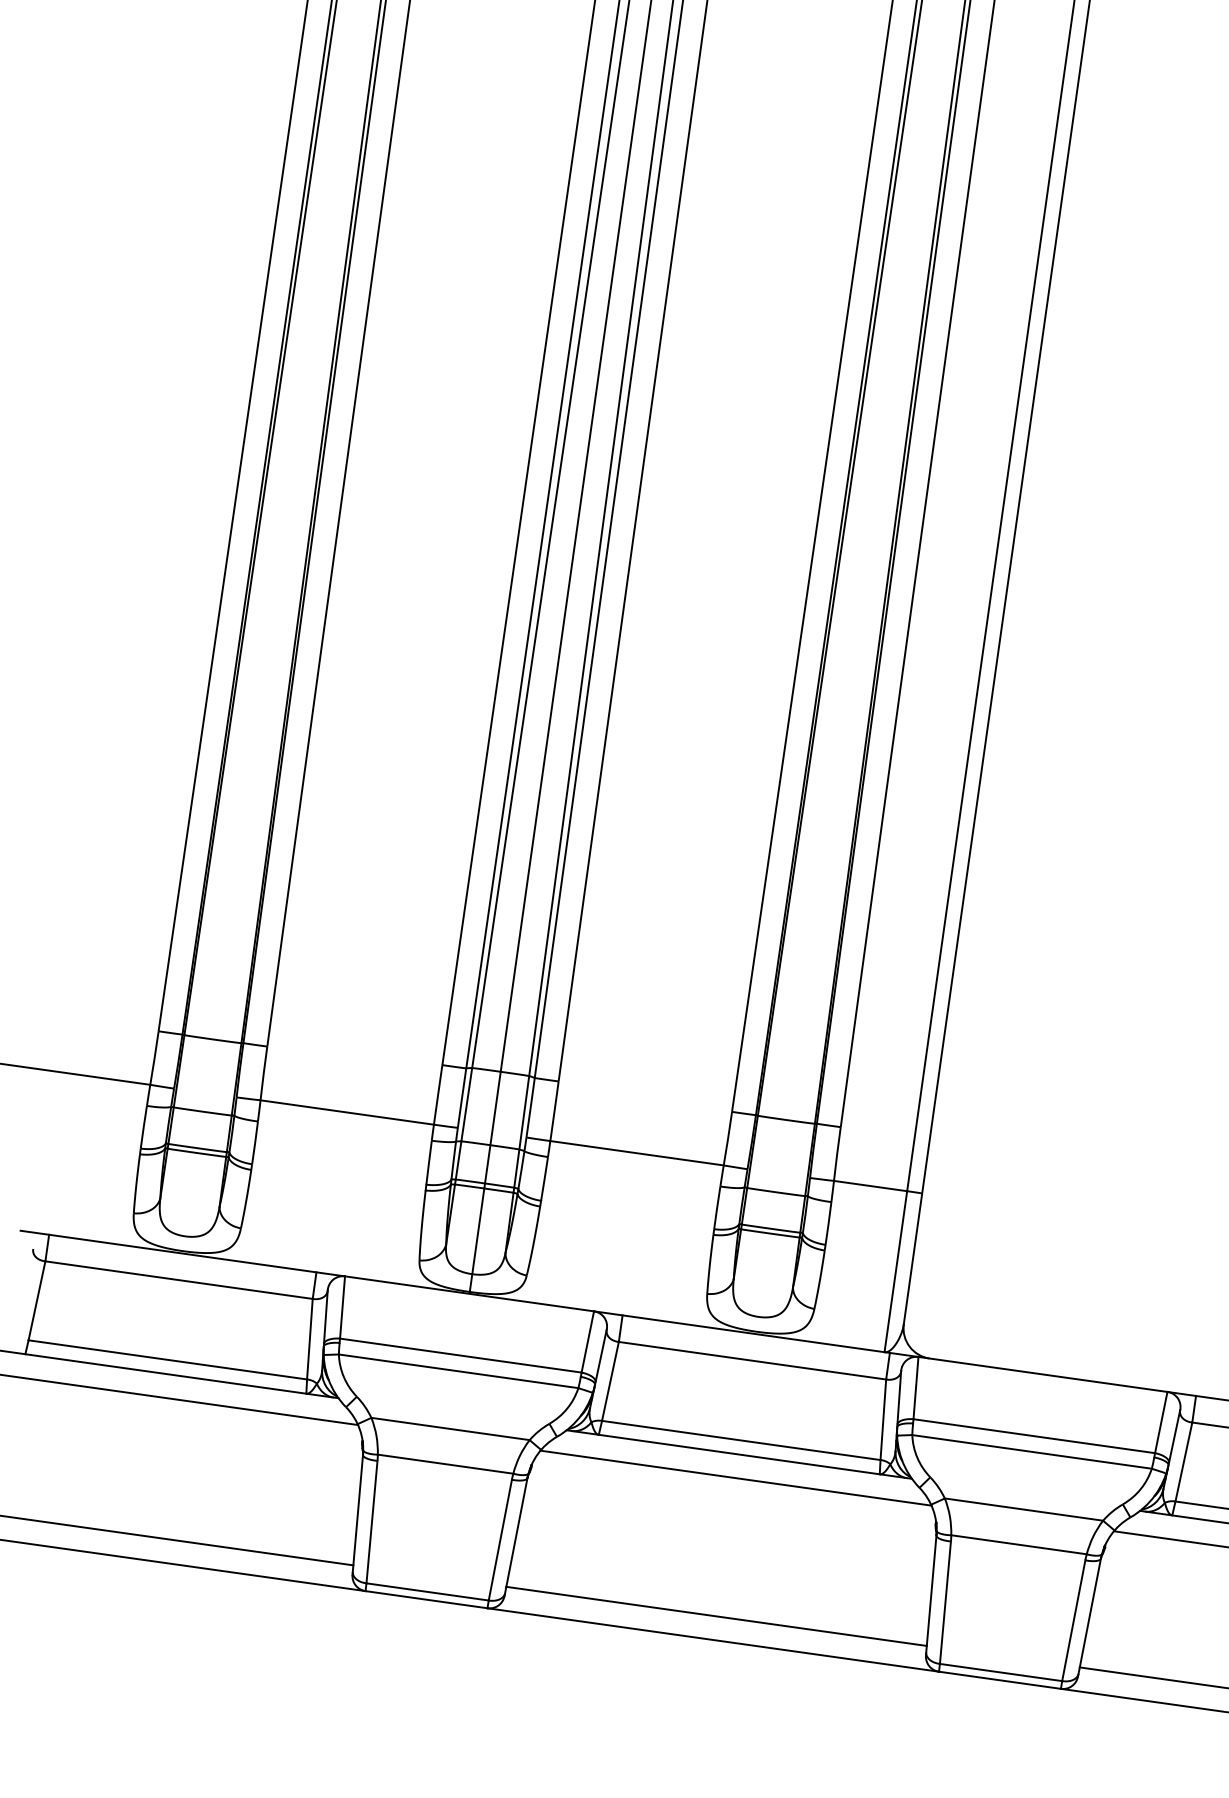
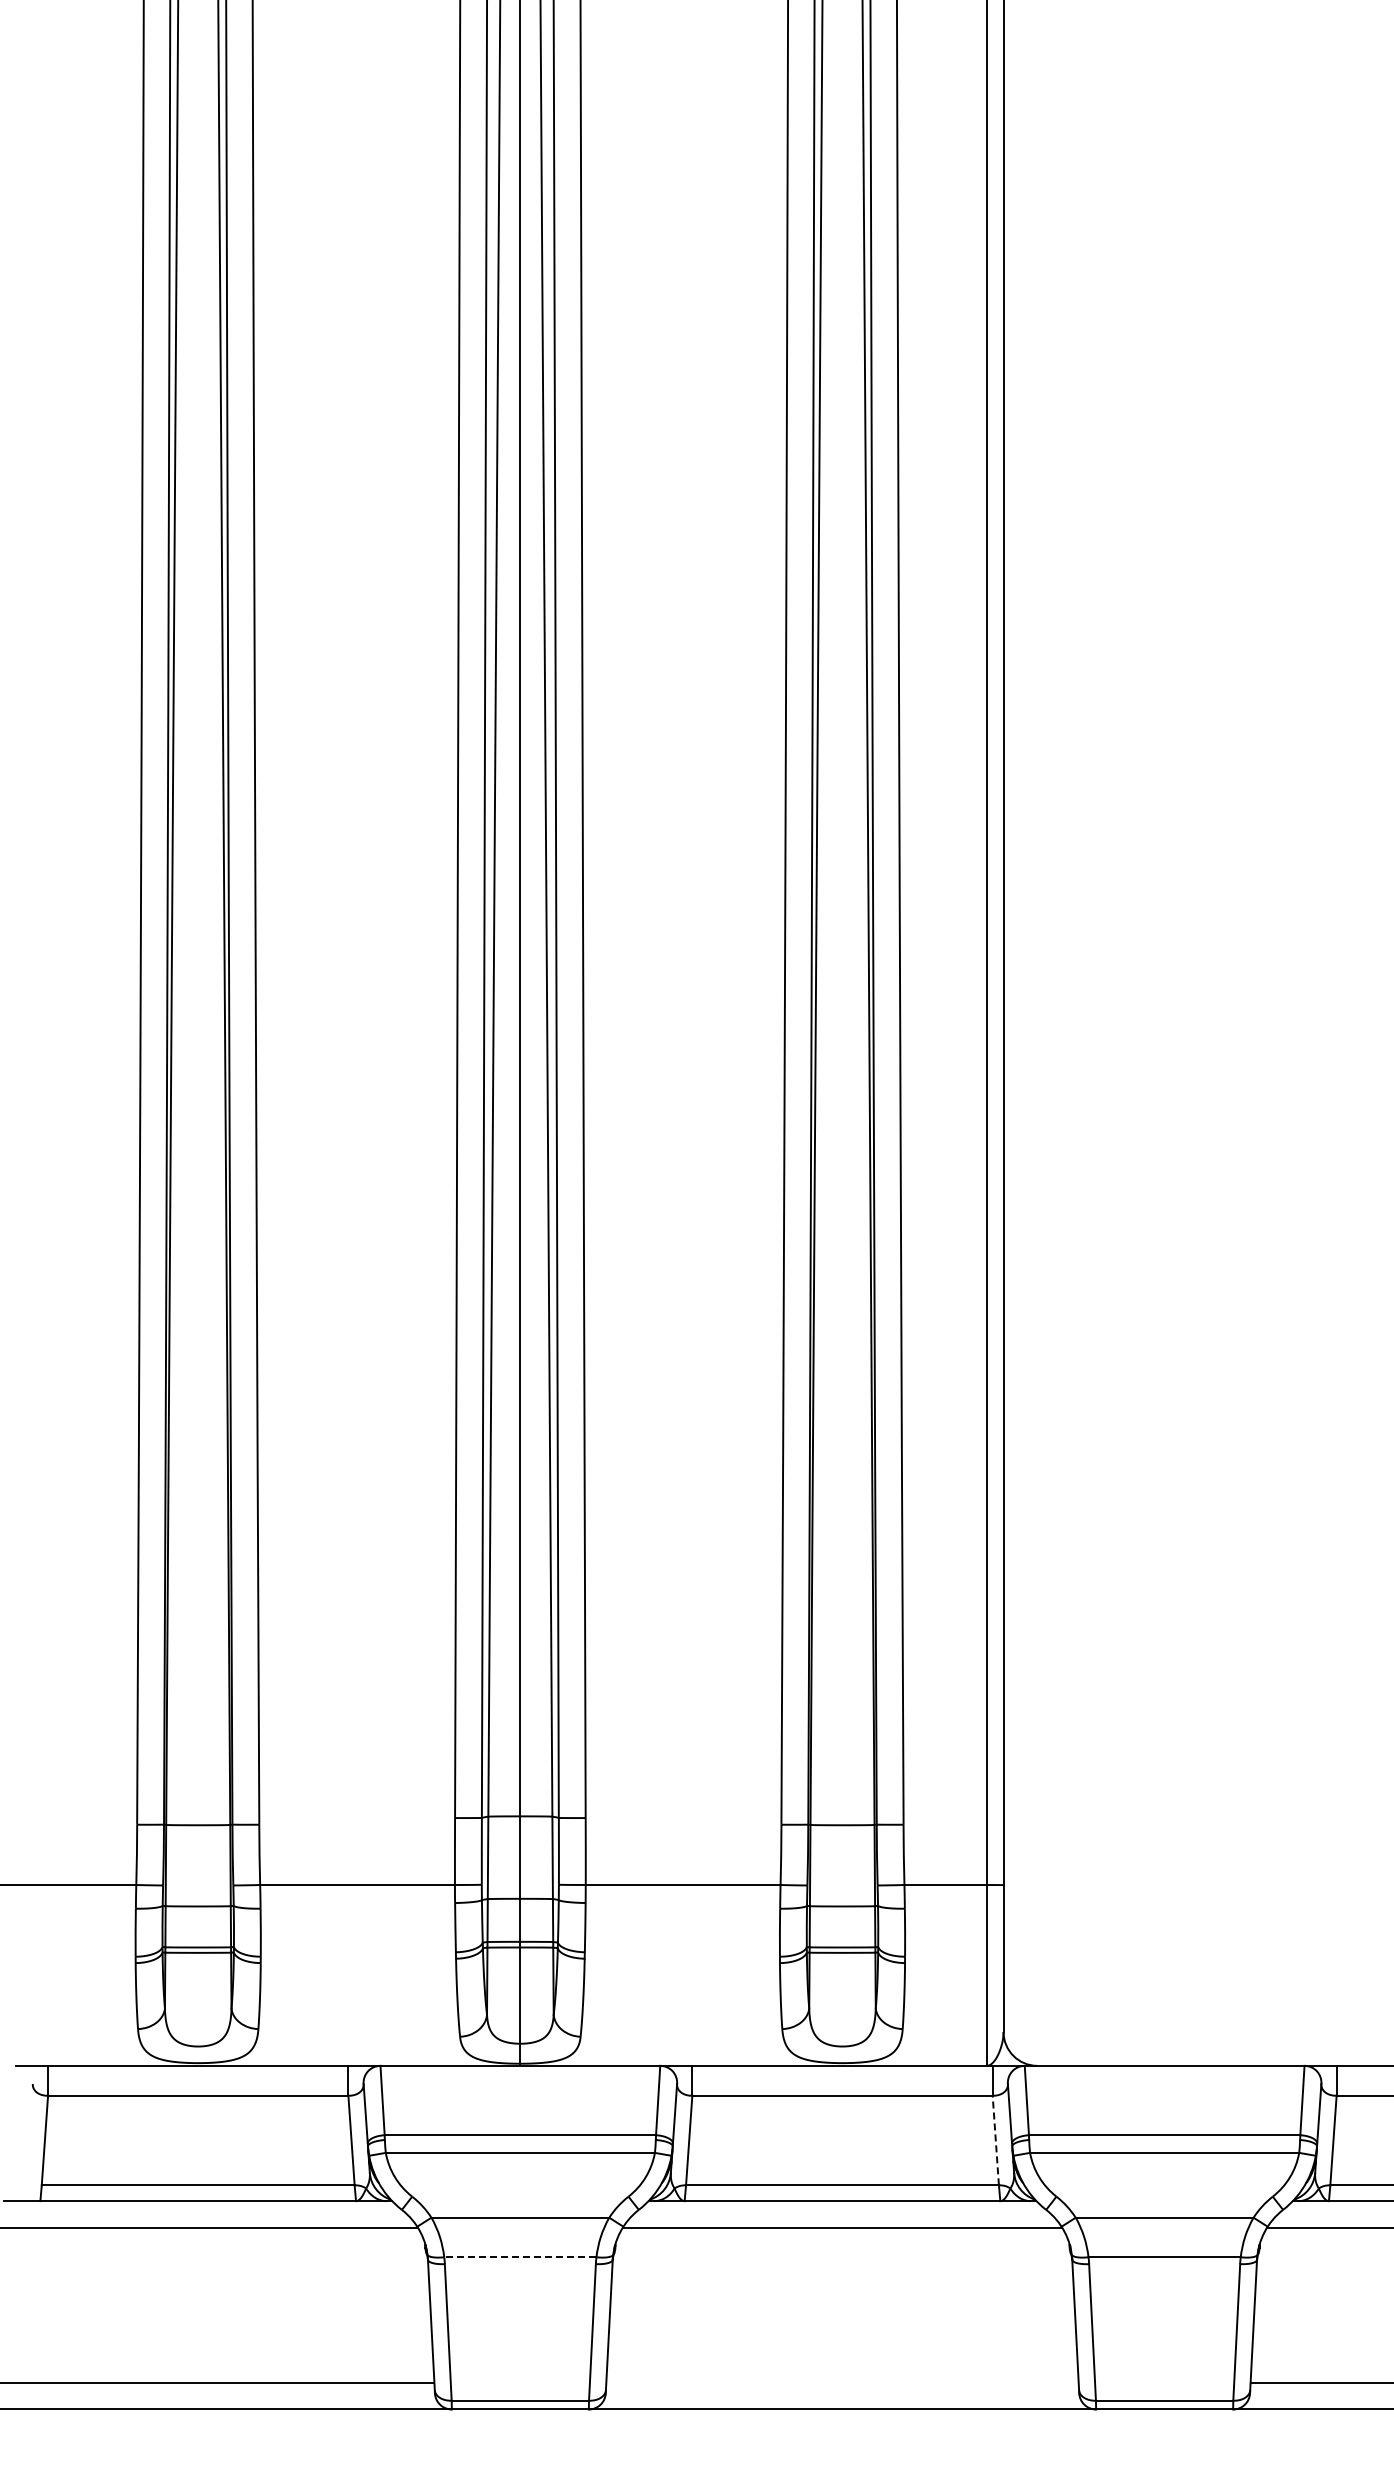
line: (883, 1419) -> (995, 2140), solid -> dashed
line: (444, 1464) -> (519, 2257), solid -> dashed
line: (716, 1615) -> (842, 2382), removed

